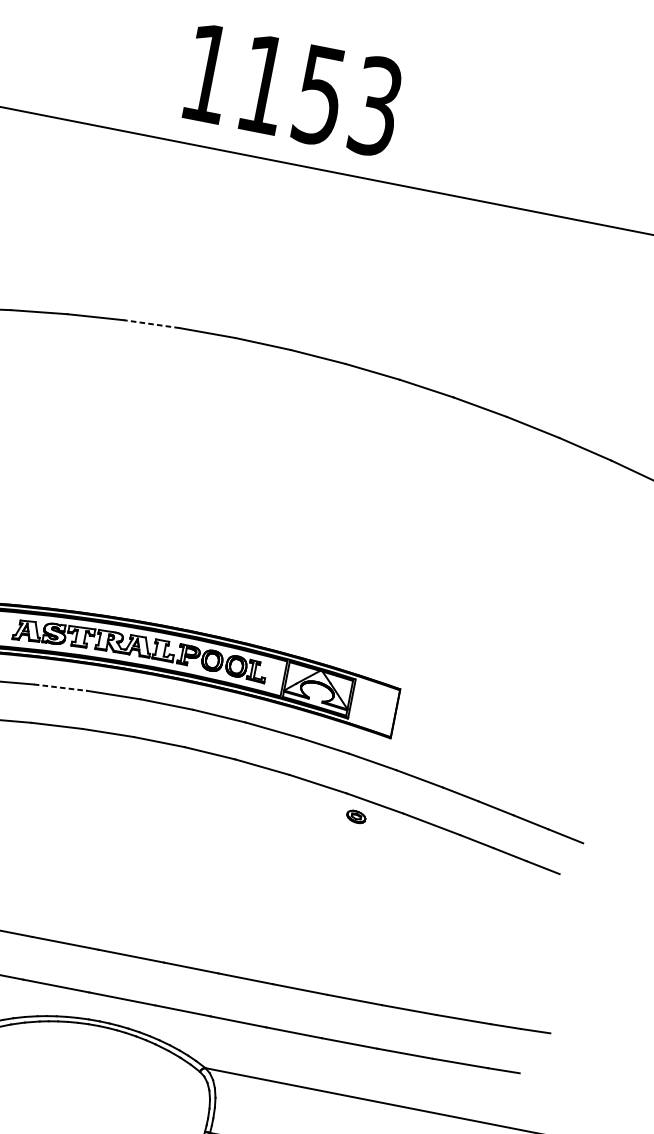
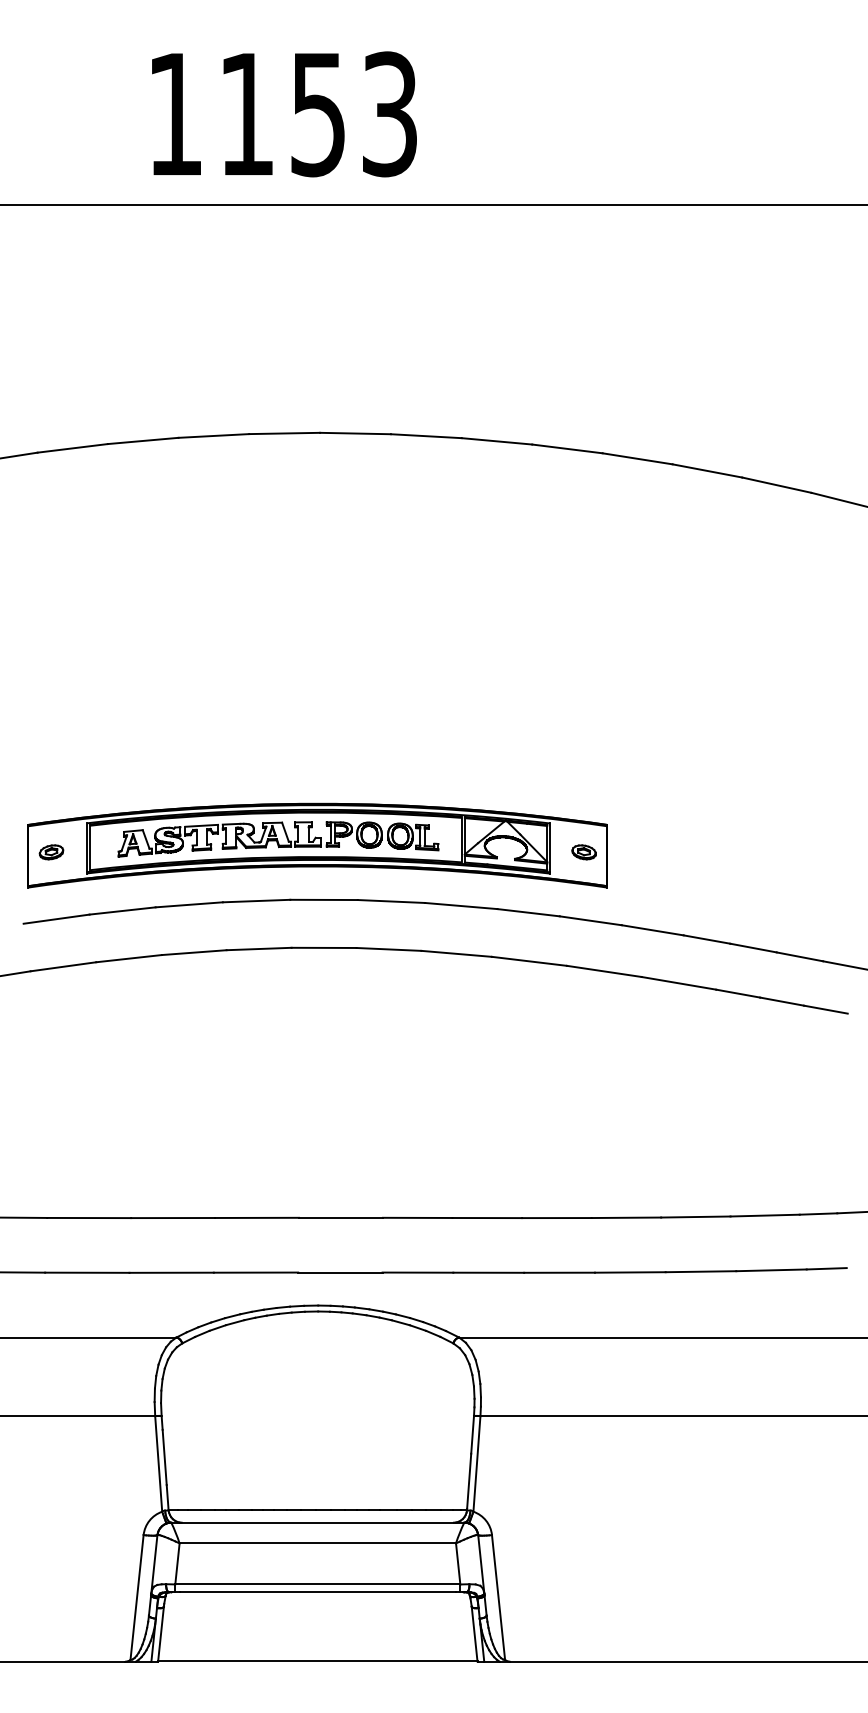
text: (293, 90) -> (284, 114), moved
line: (151, 324) -> (213, 436), dashed -> solid
line: (60, 687) -> (189, 904), dashed -> solid
part: (355, 816) -> (583, 852), moved

